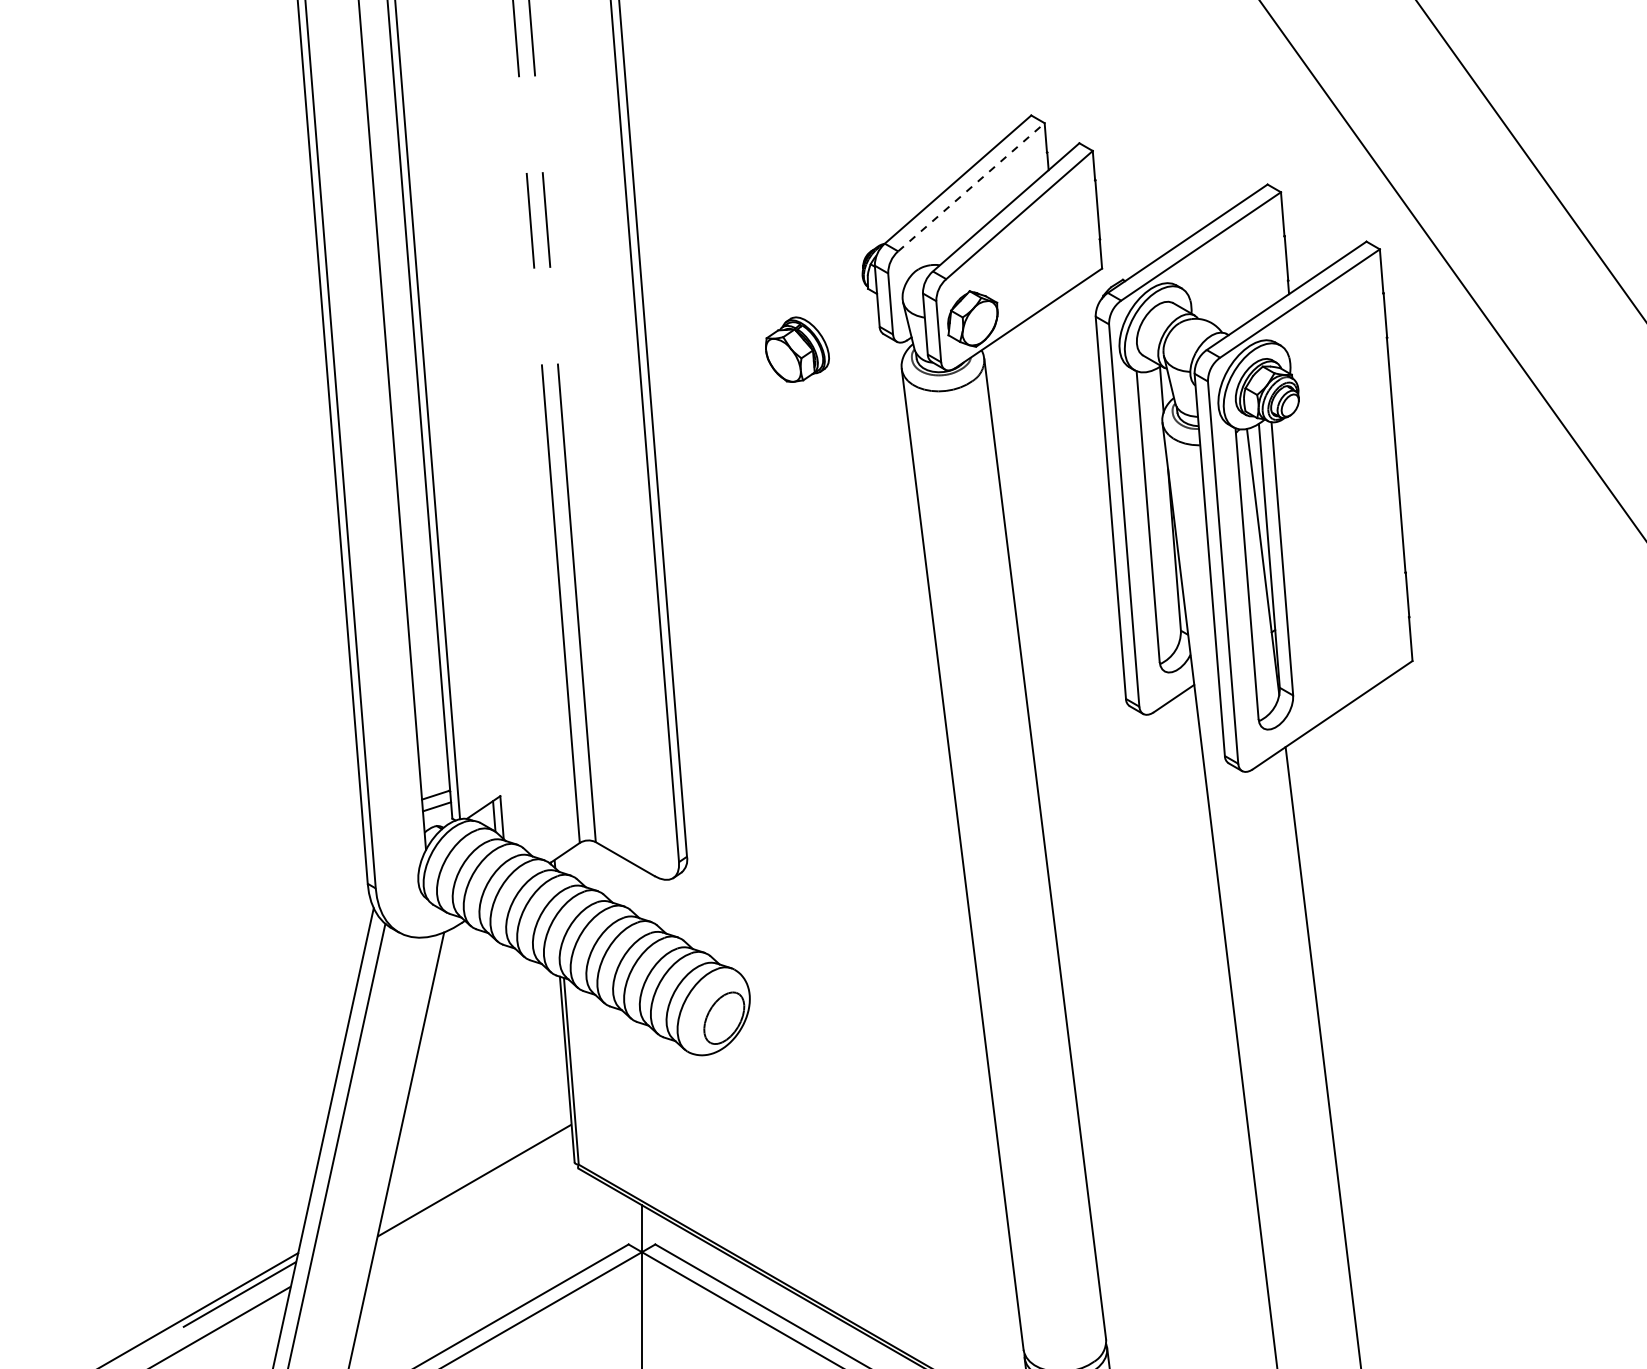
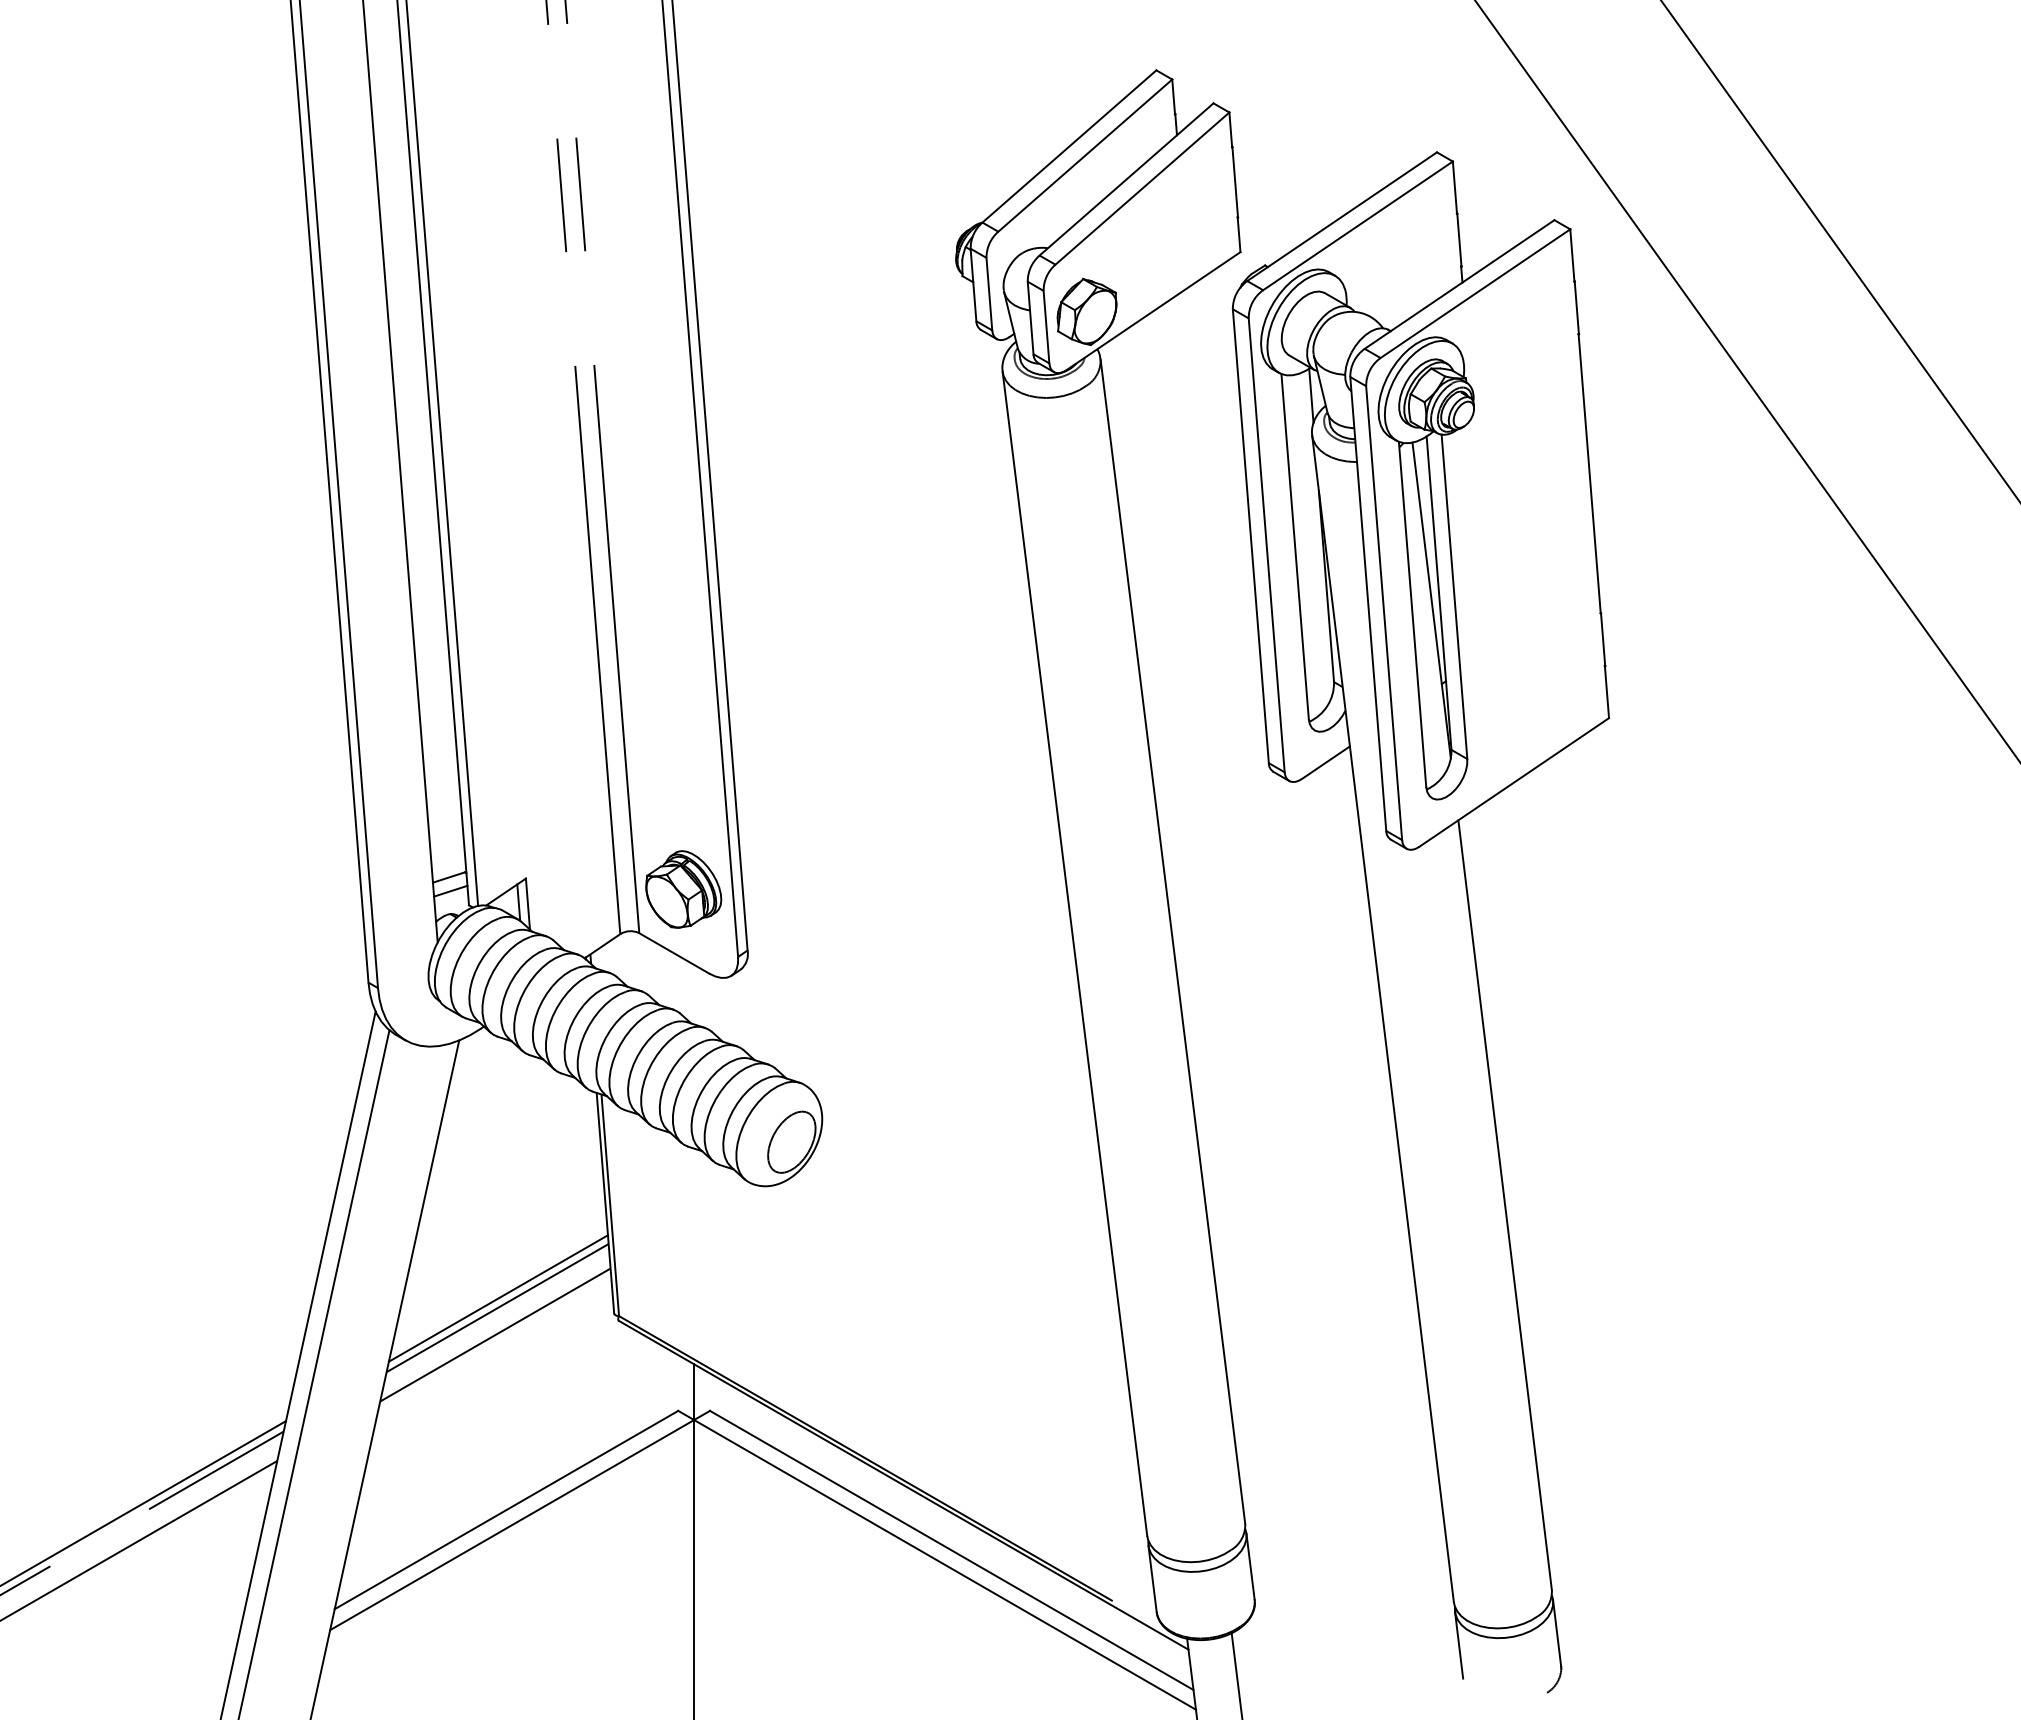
line: (971, 187) -> (1085, 155), dashed -> solid
part: (797, 349) -> (683, 889), moved
line: (476, 1149) -> (497, 1298), added
line: (476, 1158) -> (497, 1308), added

